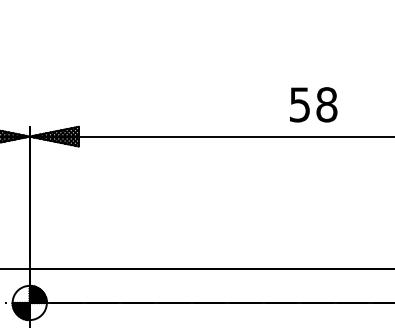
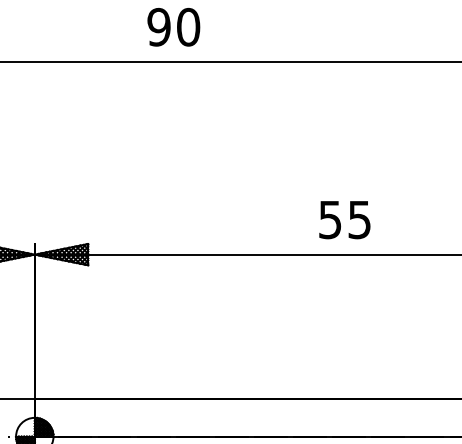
text: (326, 104) -> (359, 219), 58 -> 55

